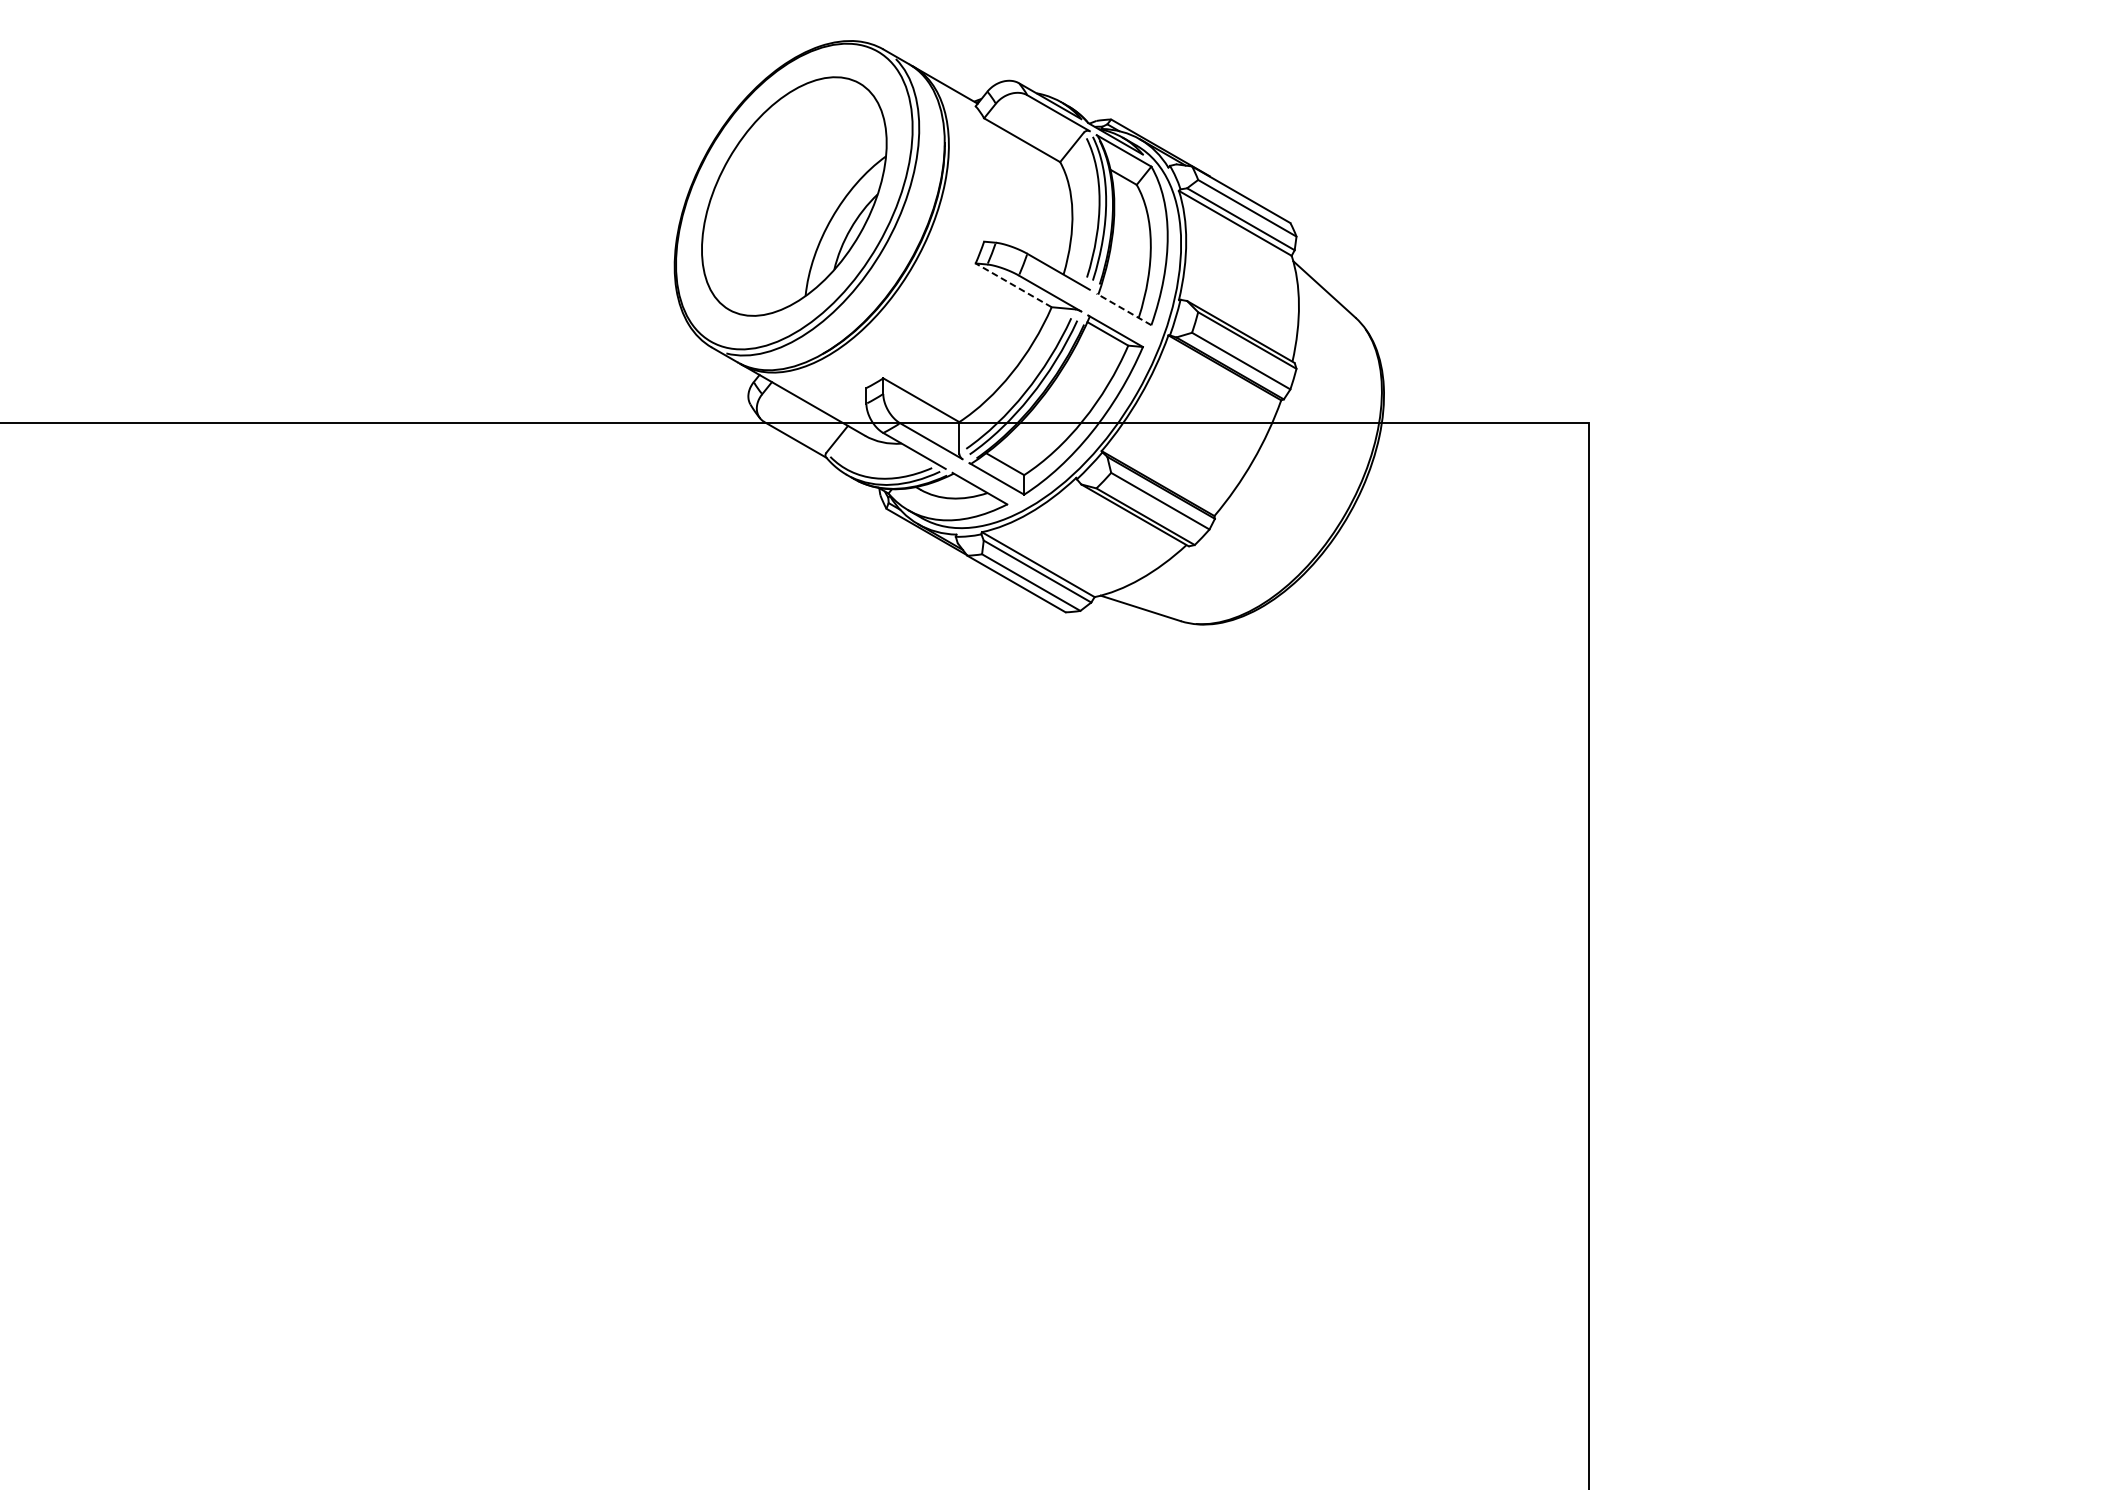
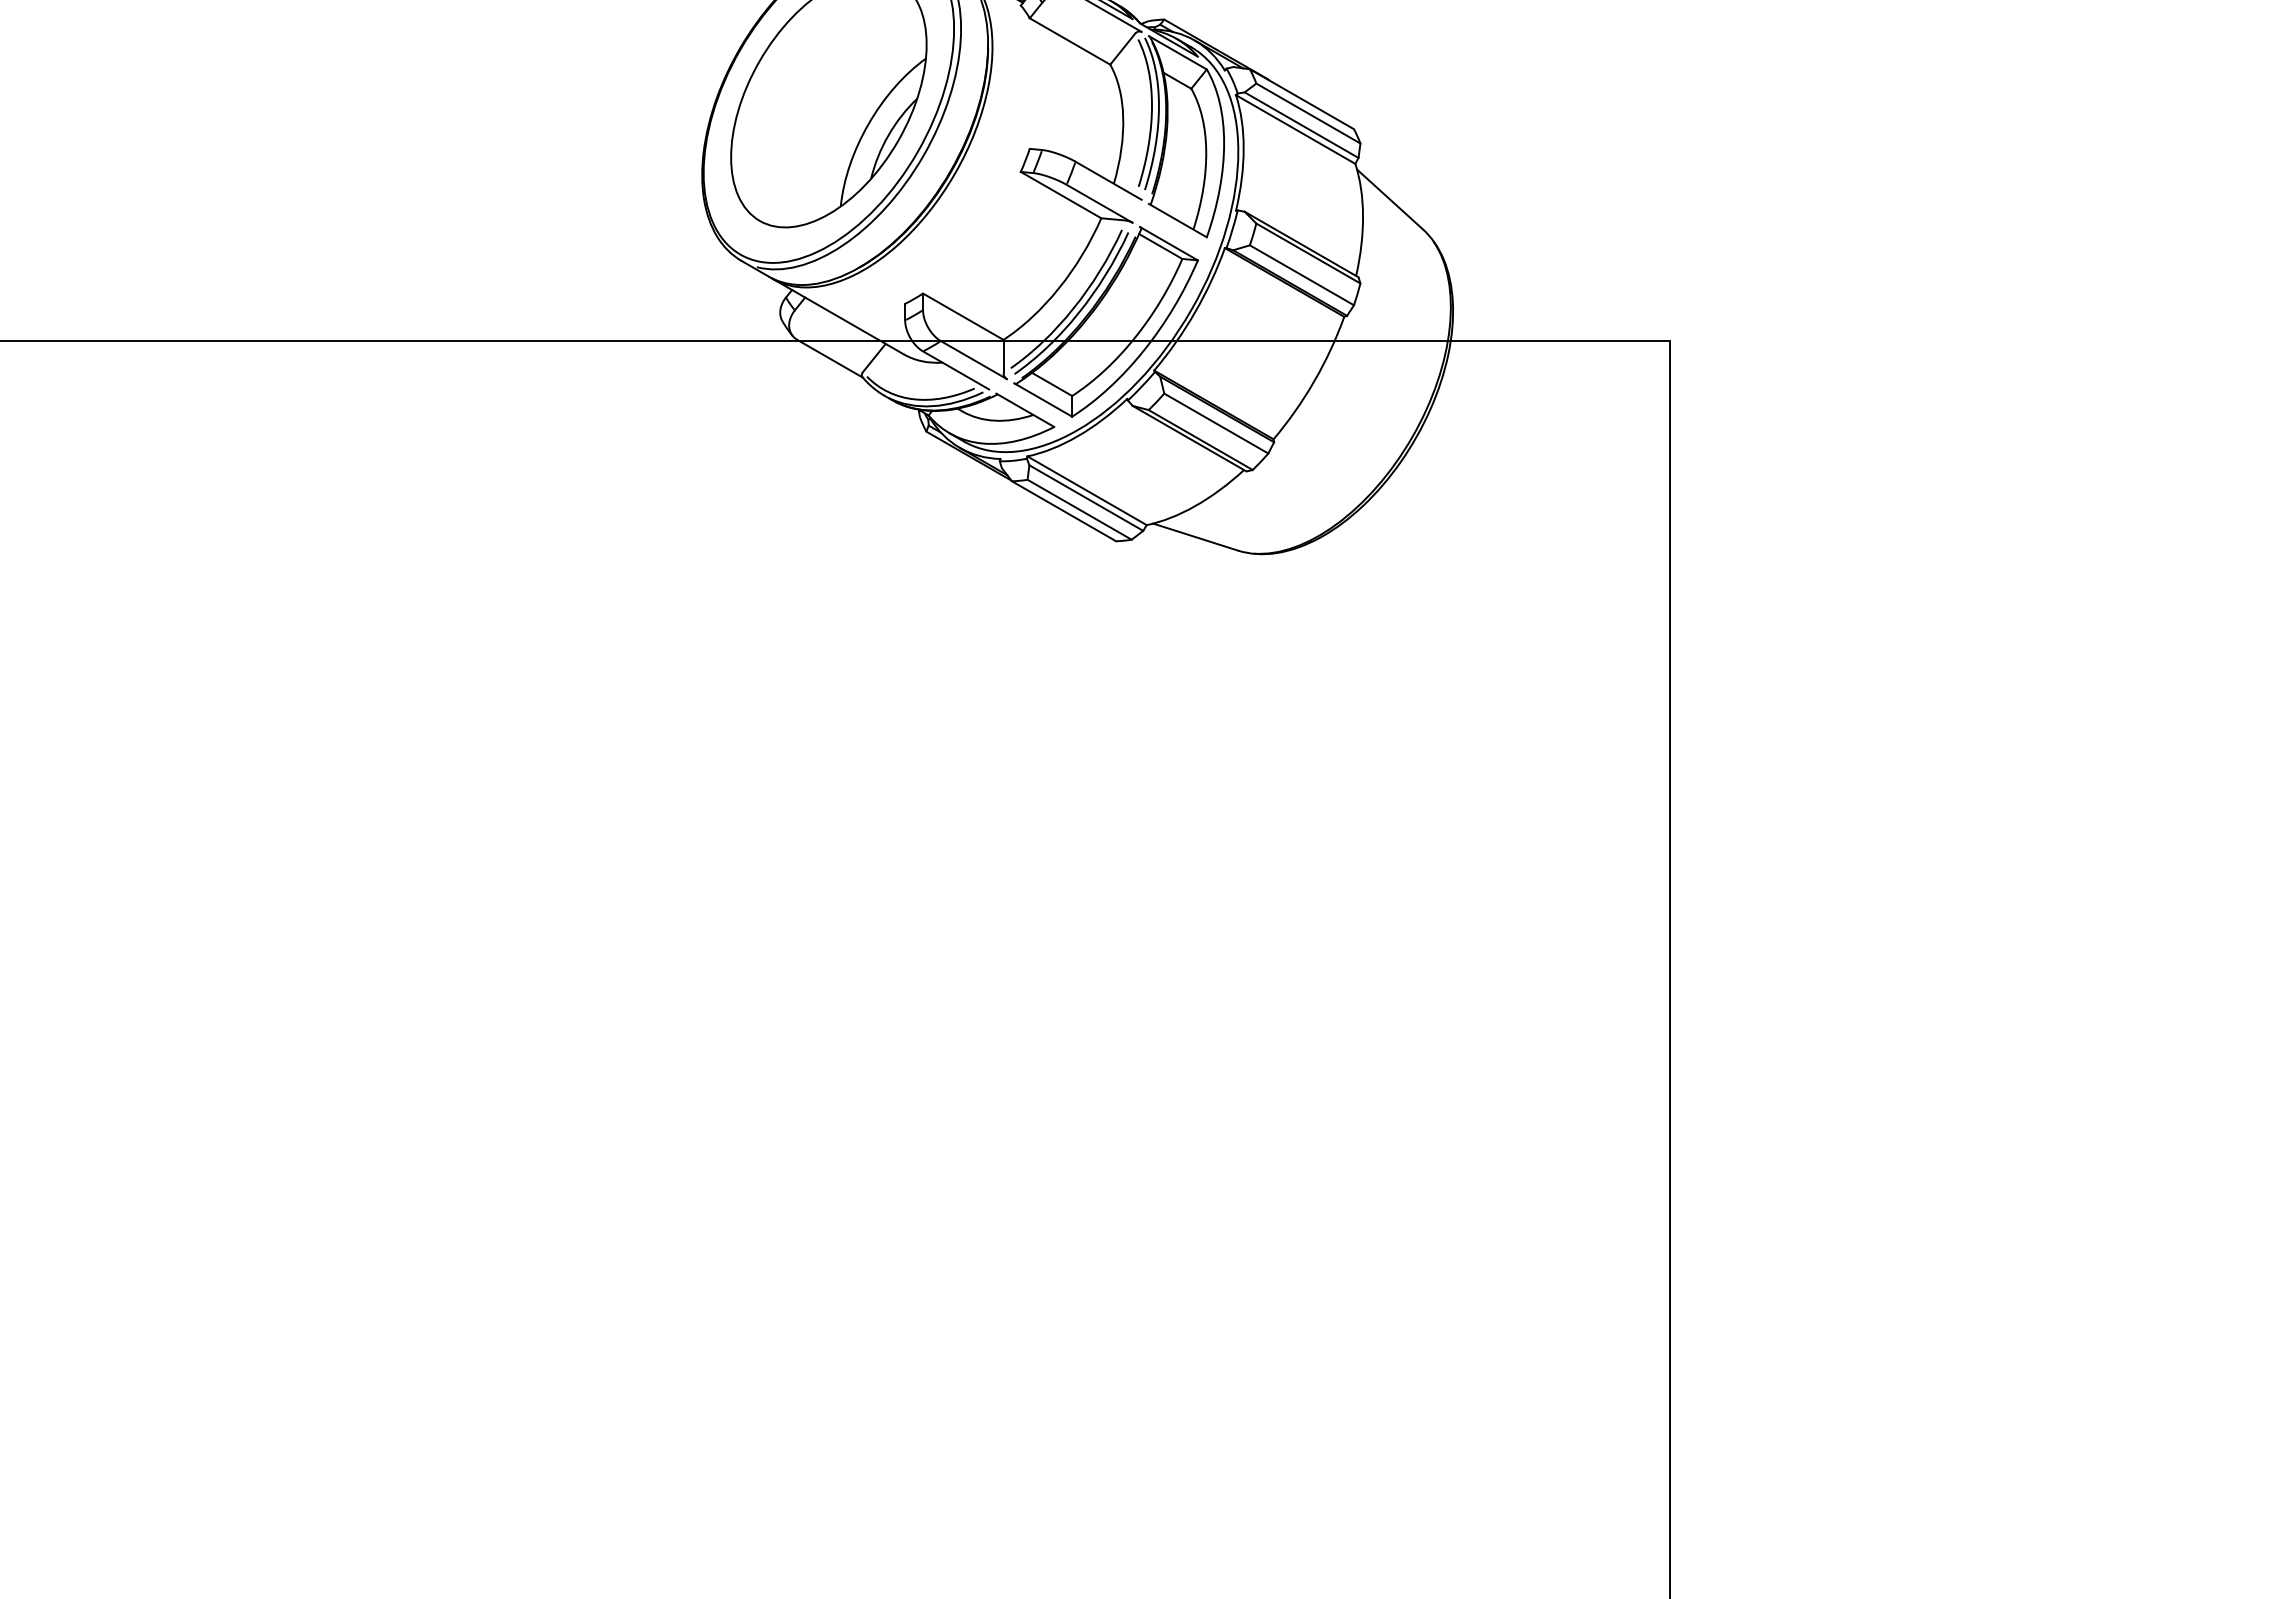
line: (1013, 284) -> (1060, 194), dashed -> solid
line: (1123, 309) -> (1177, 220), dashed -> solid

